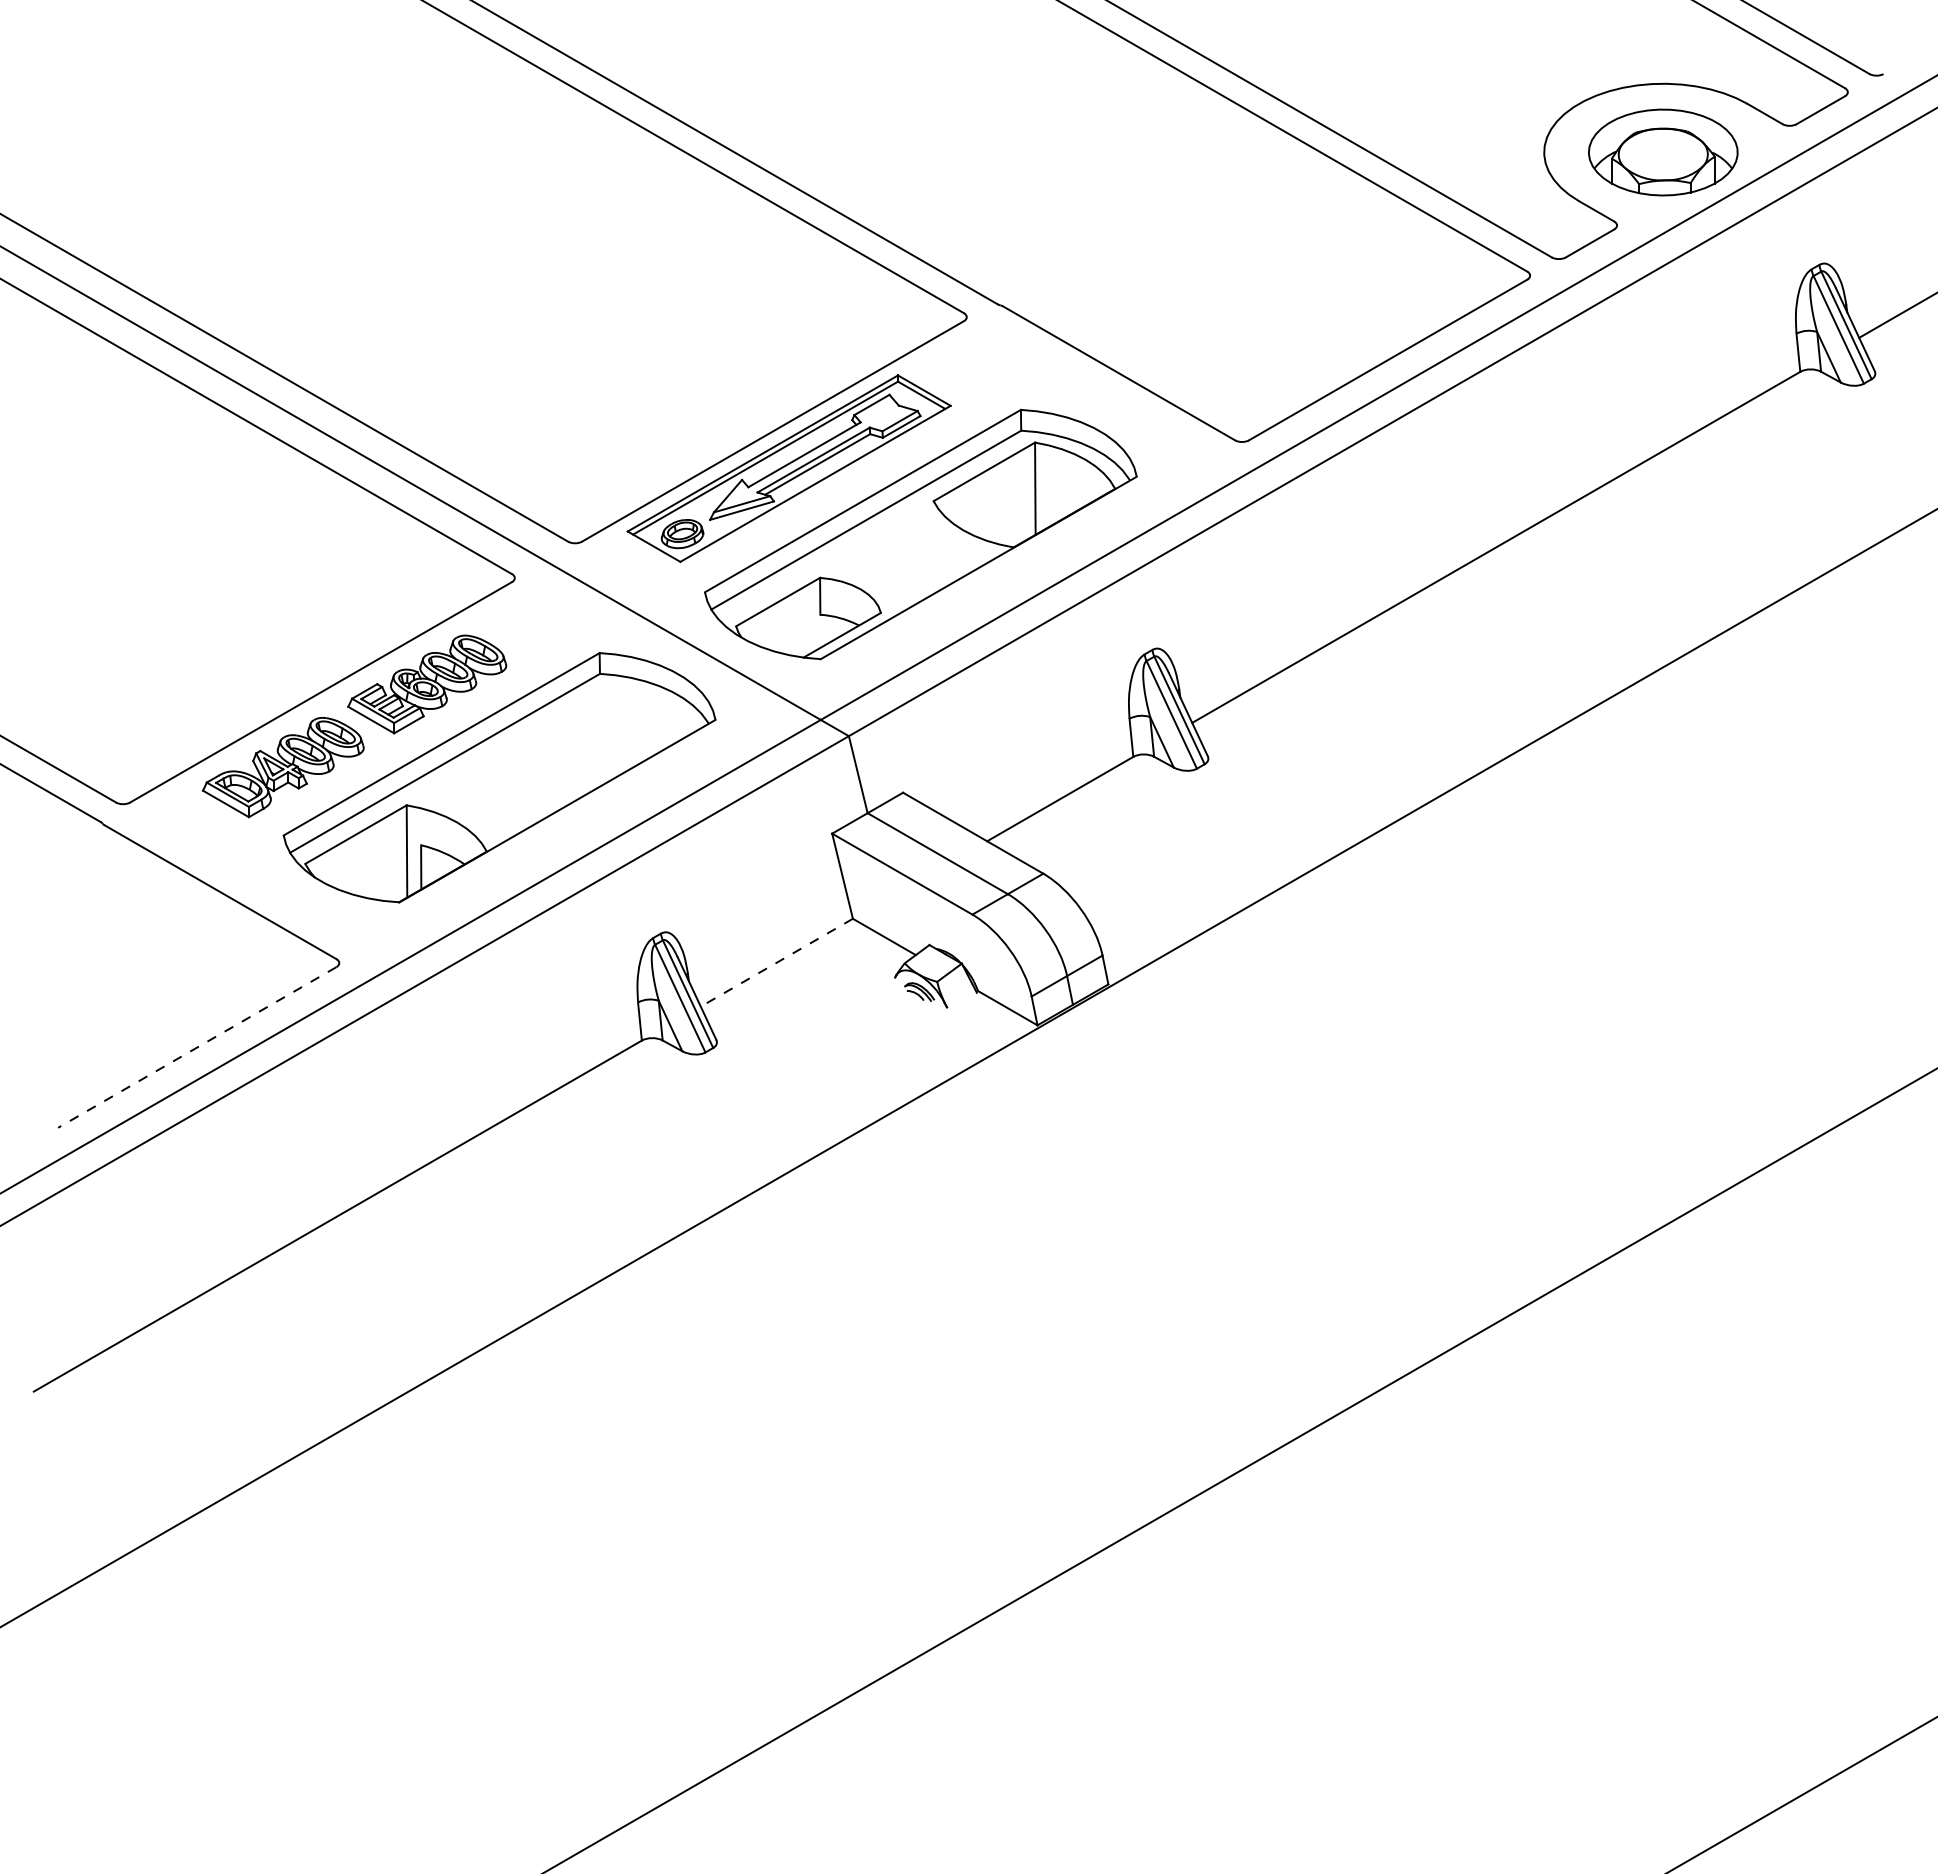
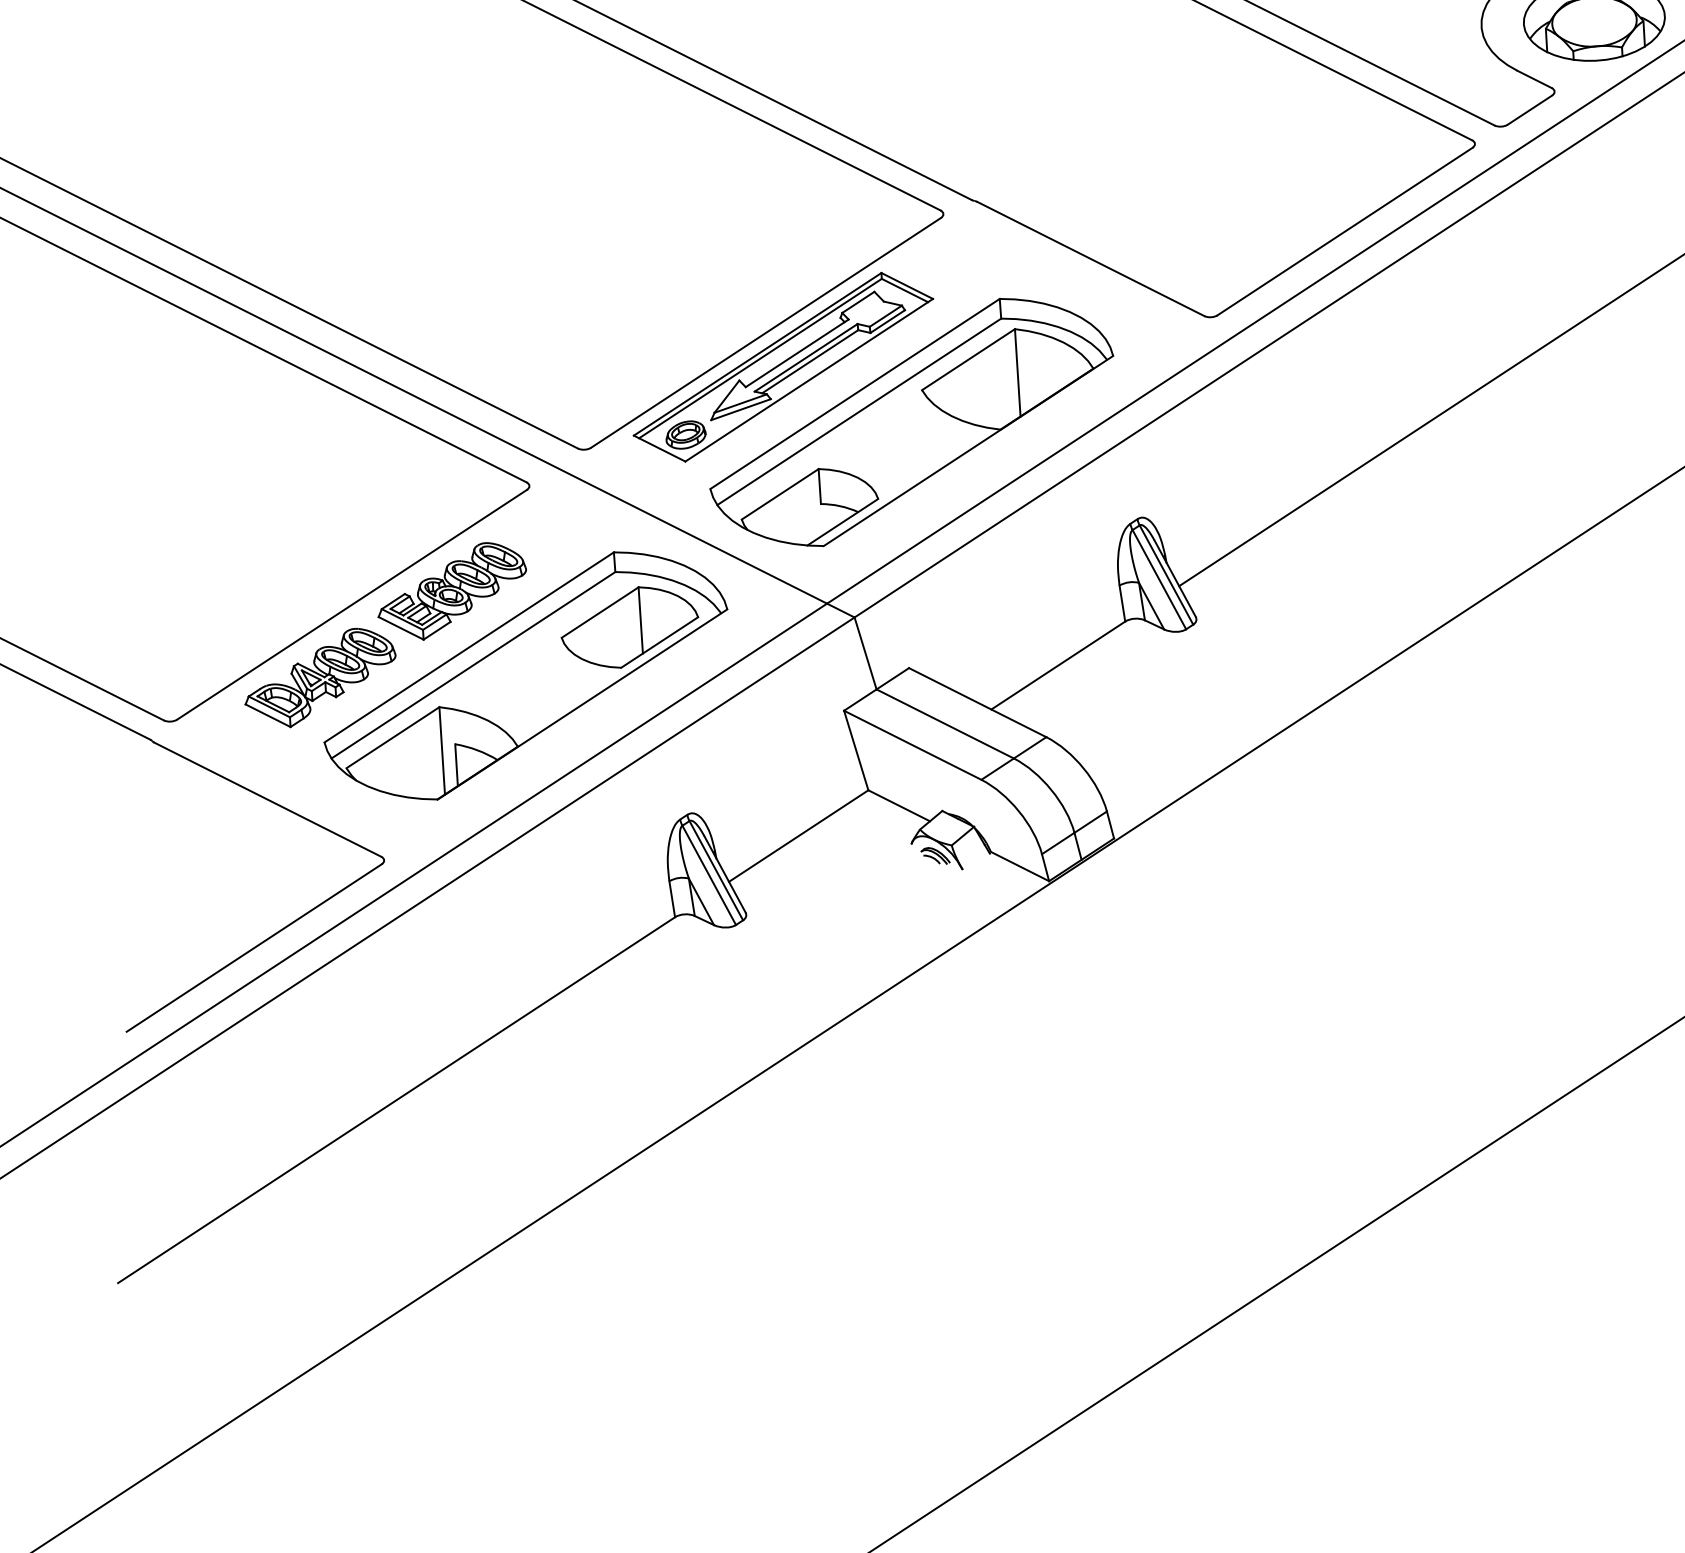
part: (611, 732) -> (629, 626), added
line: (776, 962) -> (798, 835), dashed -> solid
line: (197, 1047) -> (254, 948), dashed -> solid

